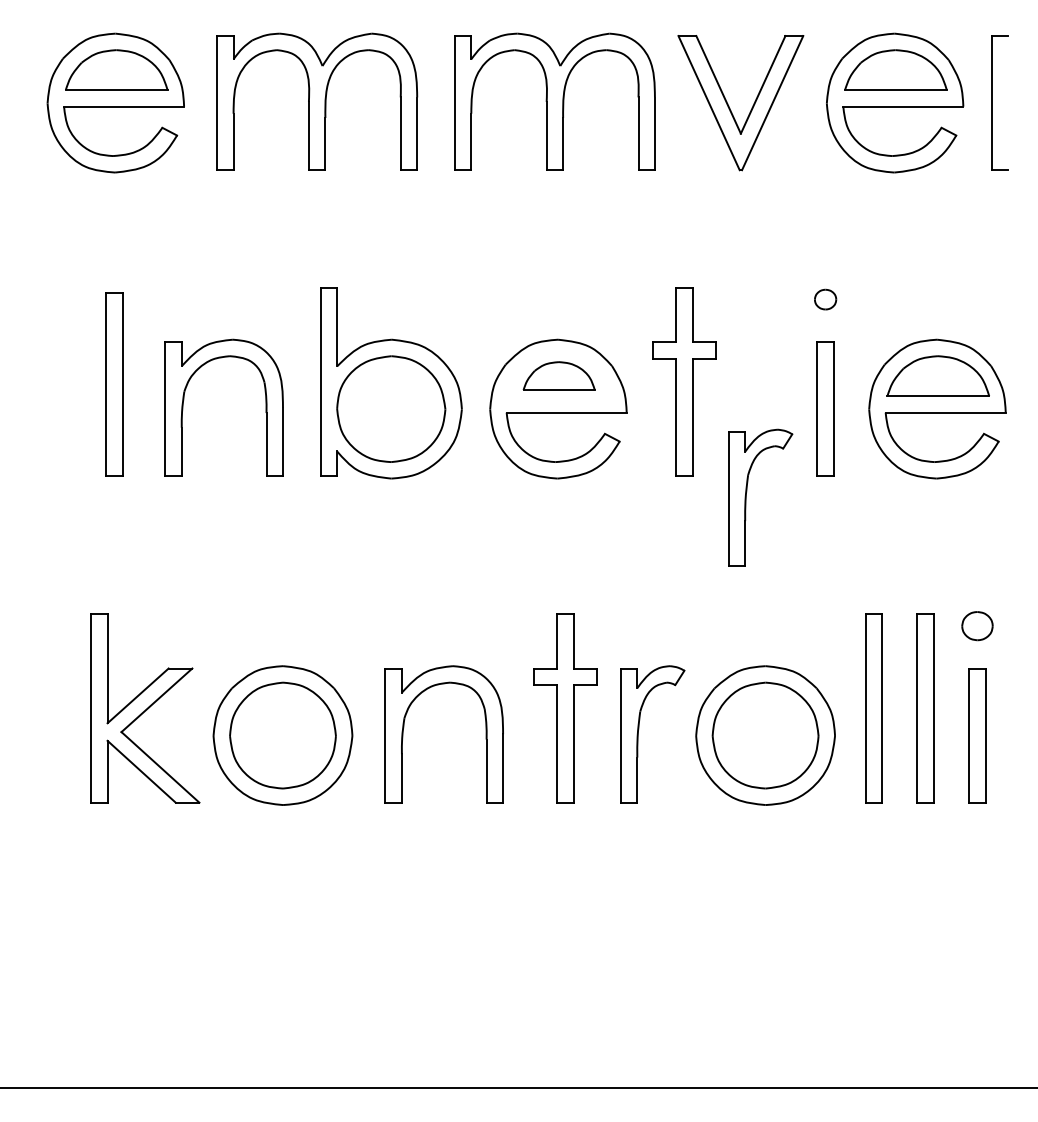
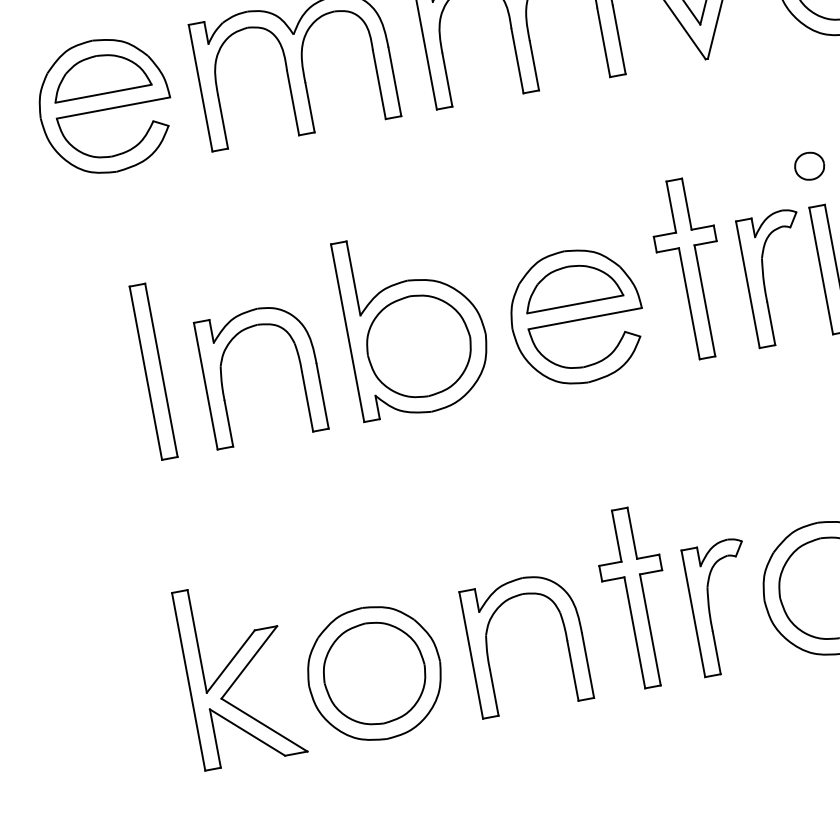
part: (825, 299) -> (809, 166), size x1.43
part: (558, 375) -> (570, 285), size x1.43
part: (746, 497) -> (764, 280), moved

